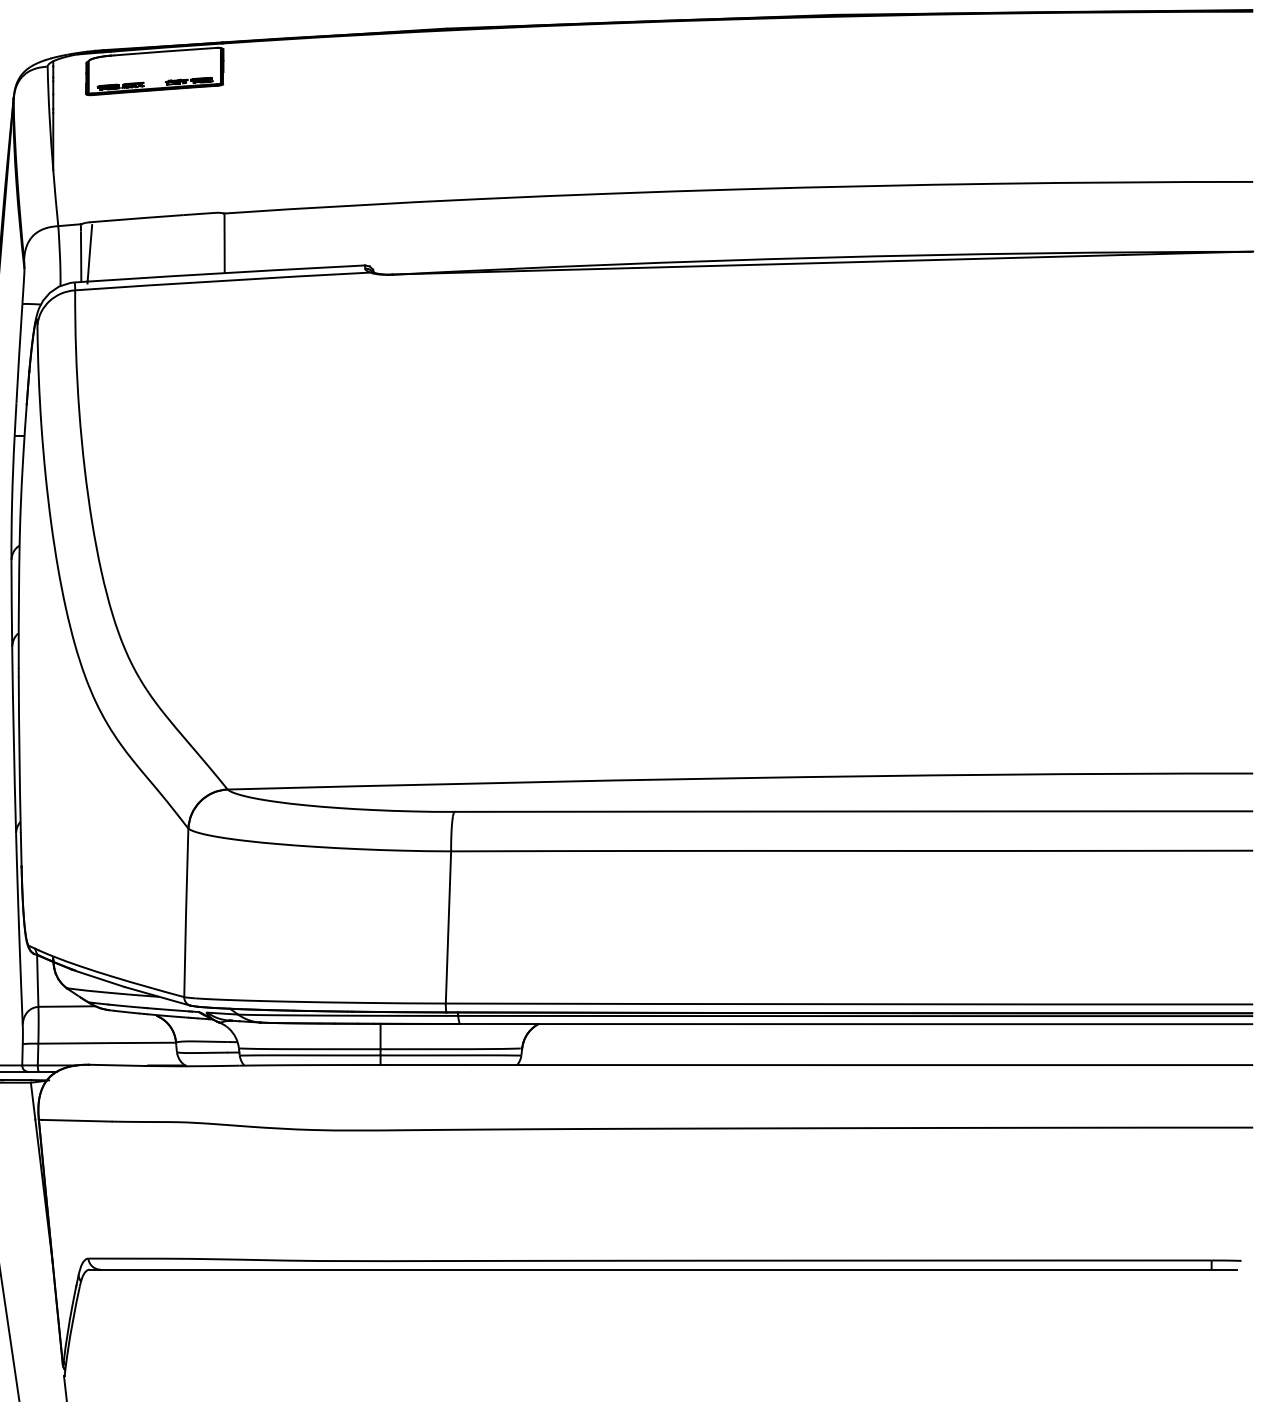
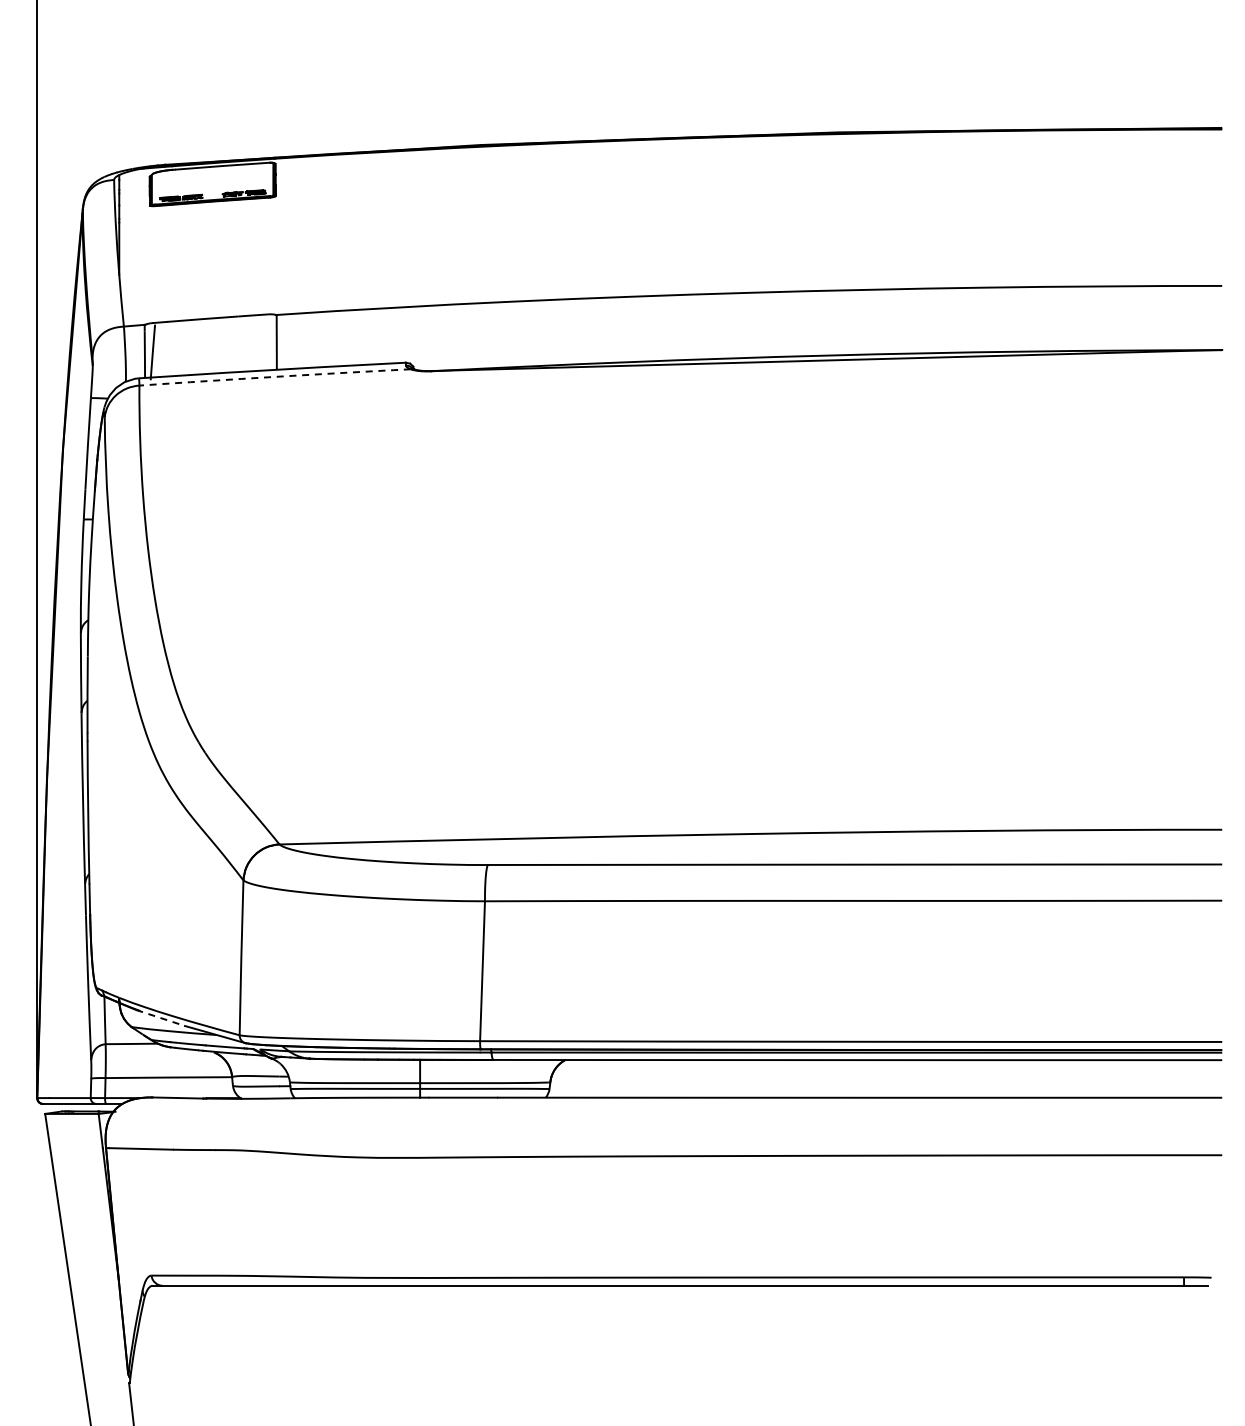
arc: (223, 280) -> (275, 376), solid -> dashed
line: (98, 978) -> (160, 1018), solid -> dashed

